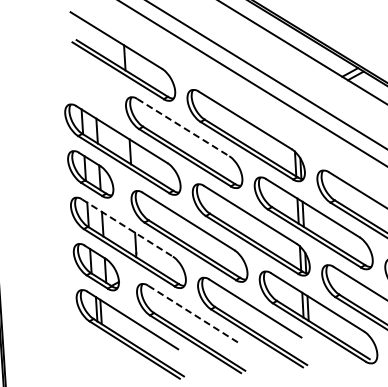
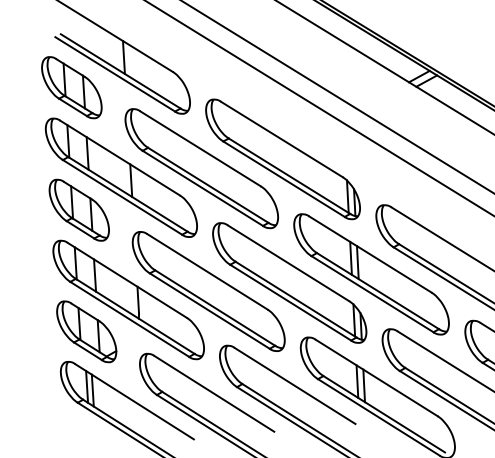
part: (84, 80) -> (71, 87), added
line: (183, 127) -> (200, 148), dashed -> solid
line: (127, 228) -> (127, 281), dashed -> solid
line: (193, 314) -> (213, 393), dashed -> solid

